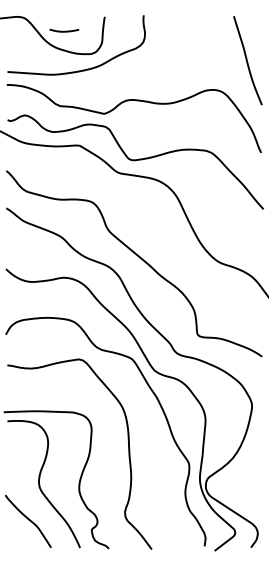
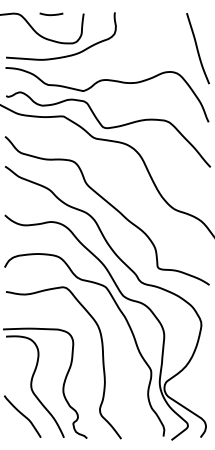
curve: (64, 30) -> (51, 14), moved

